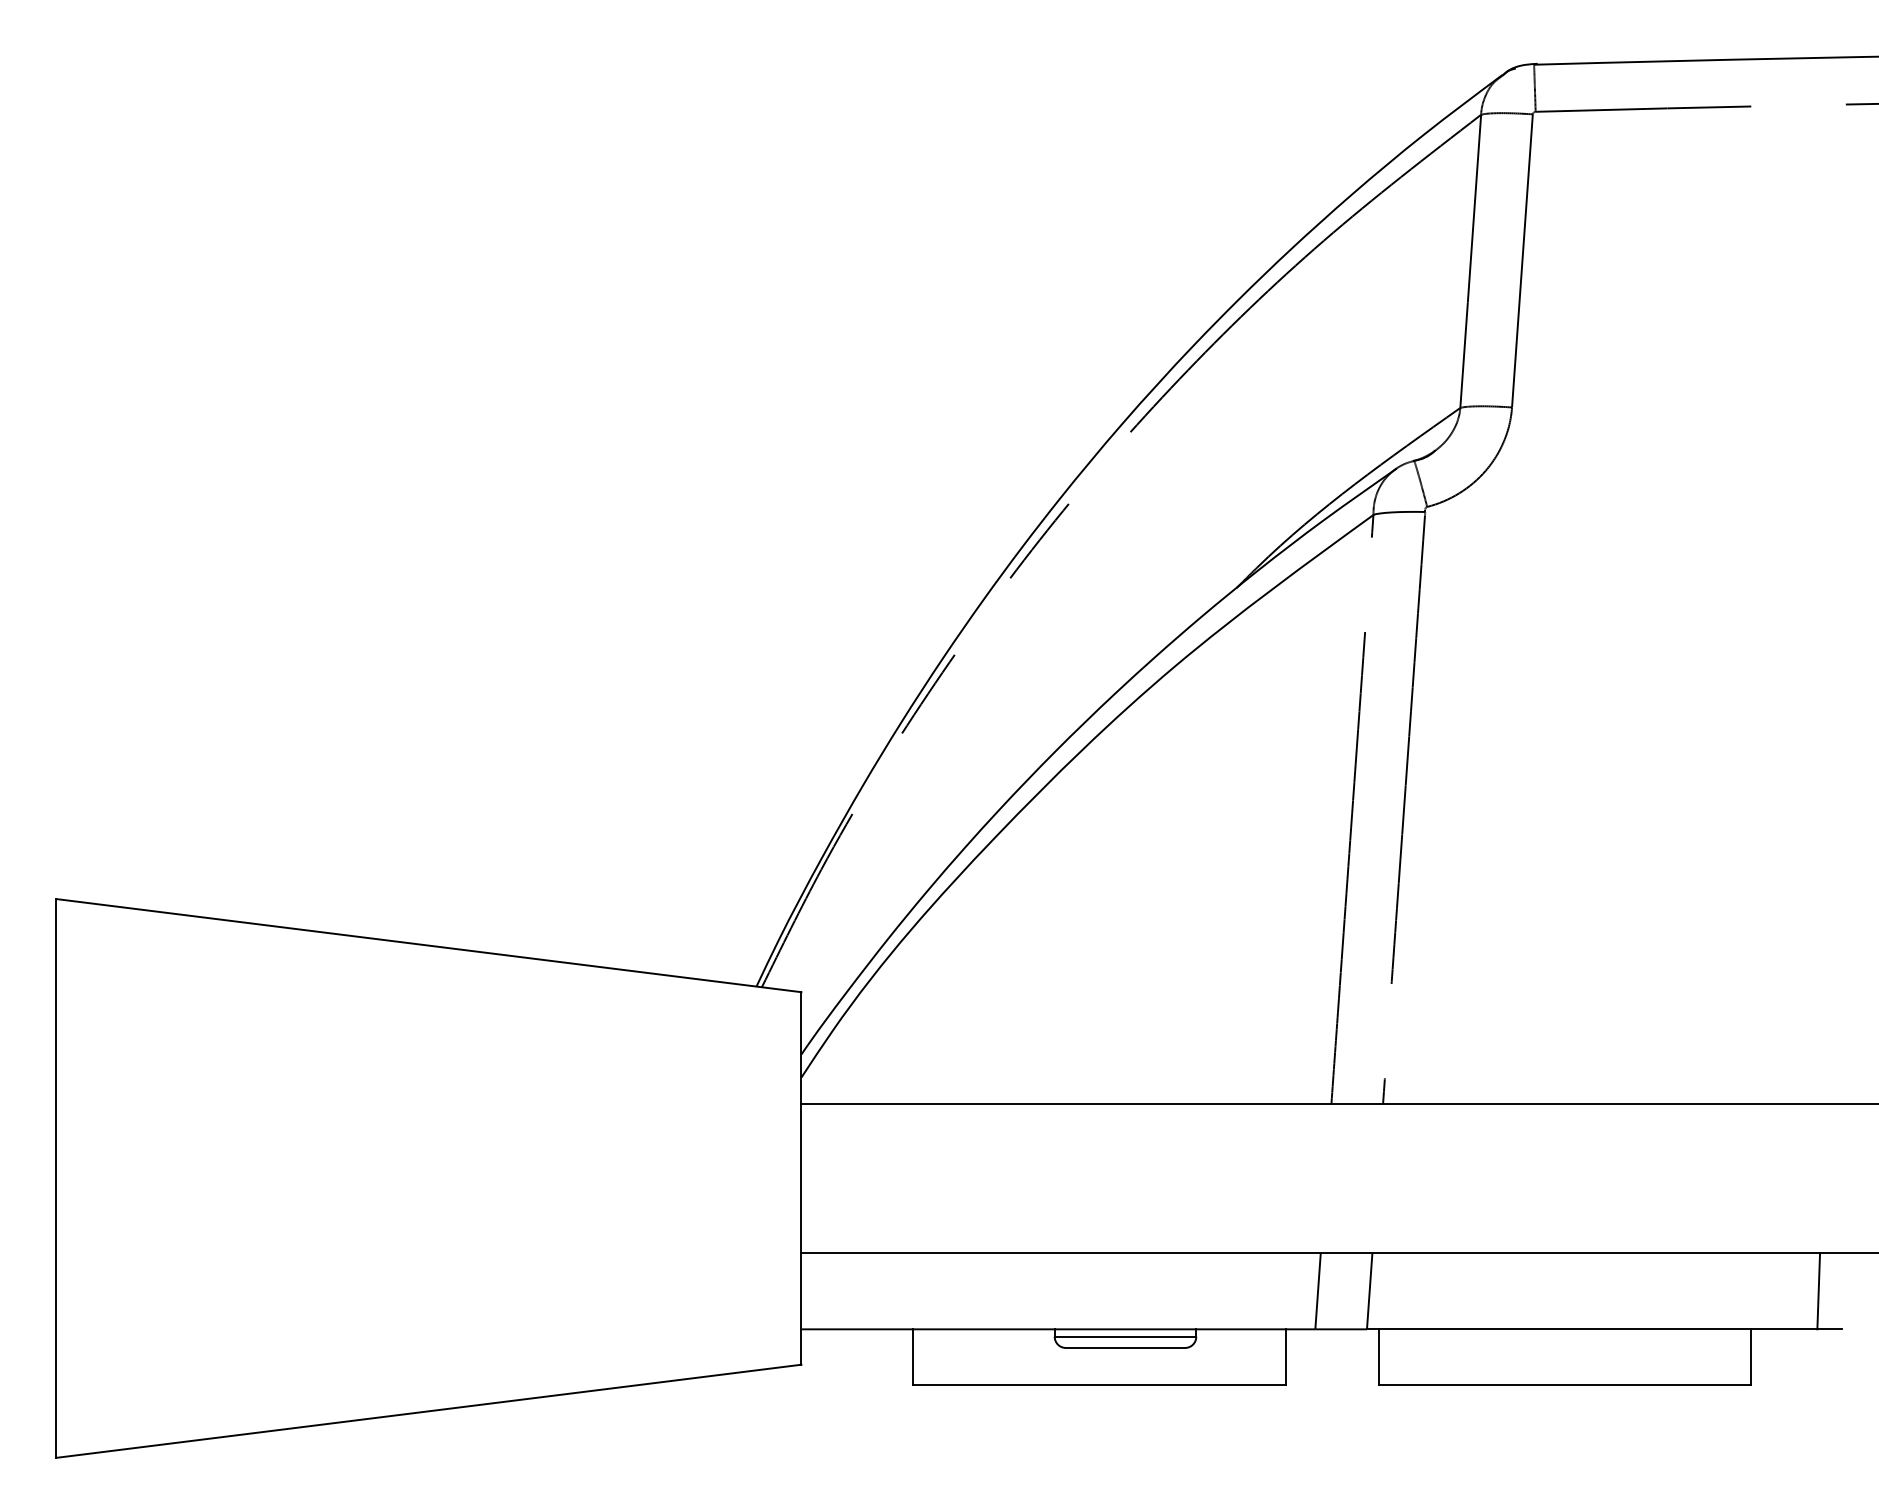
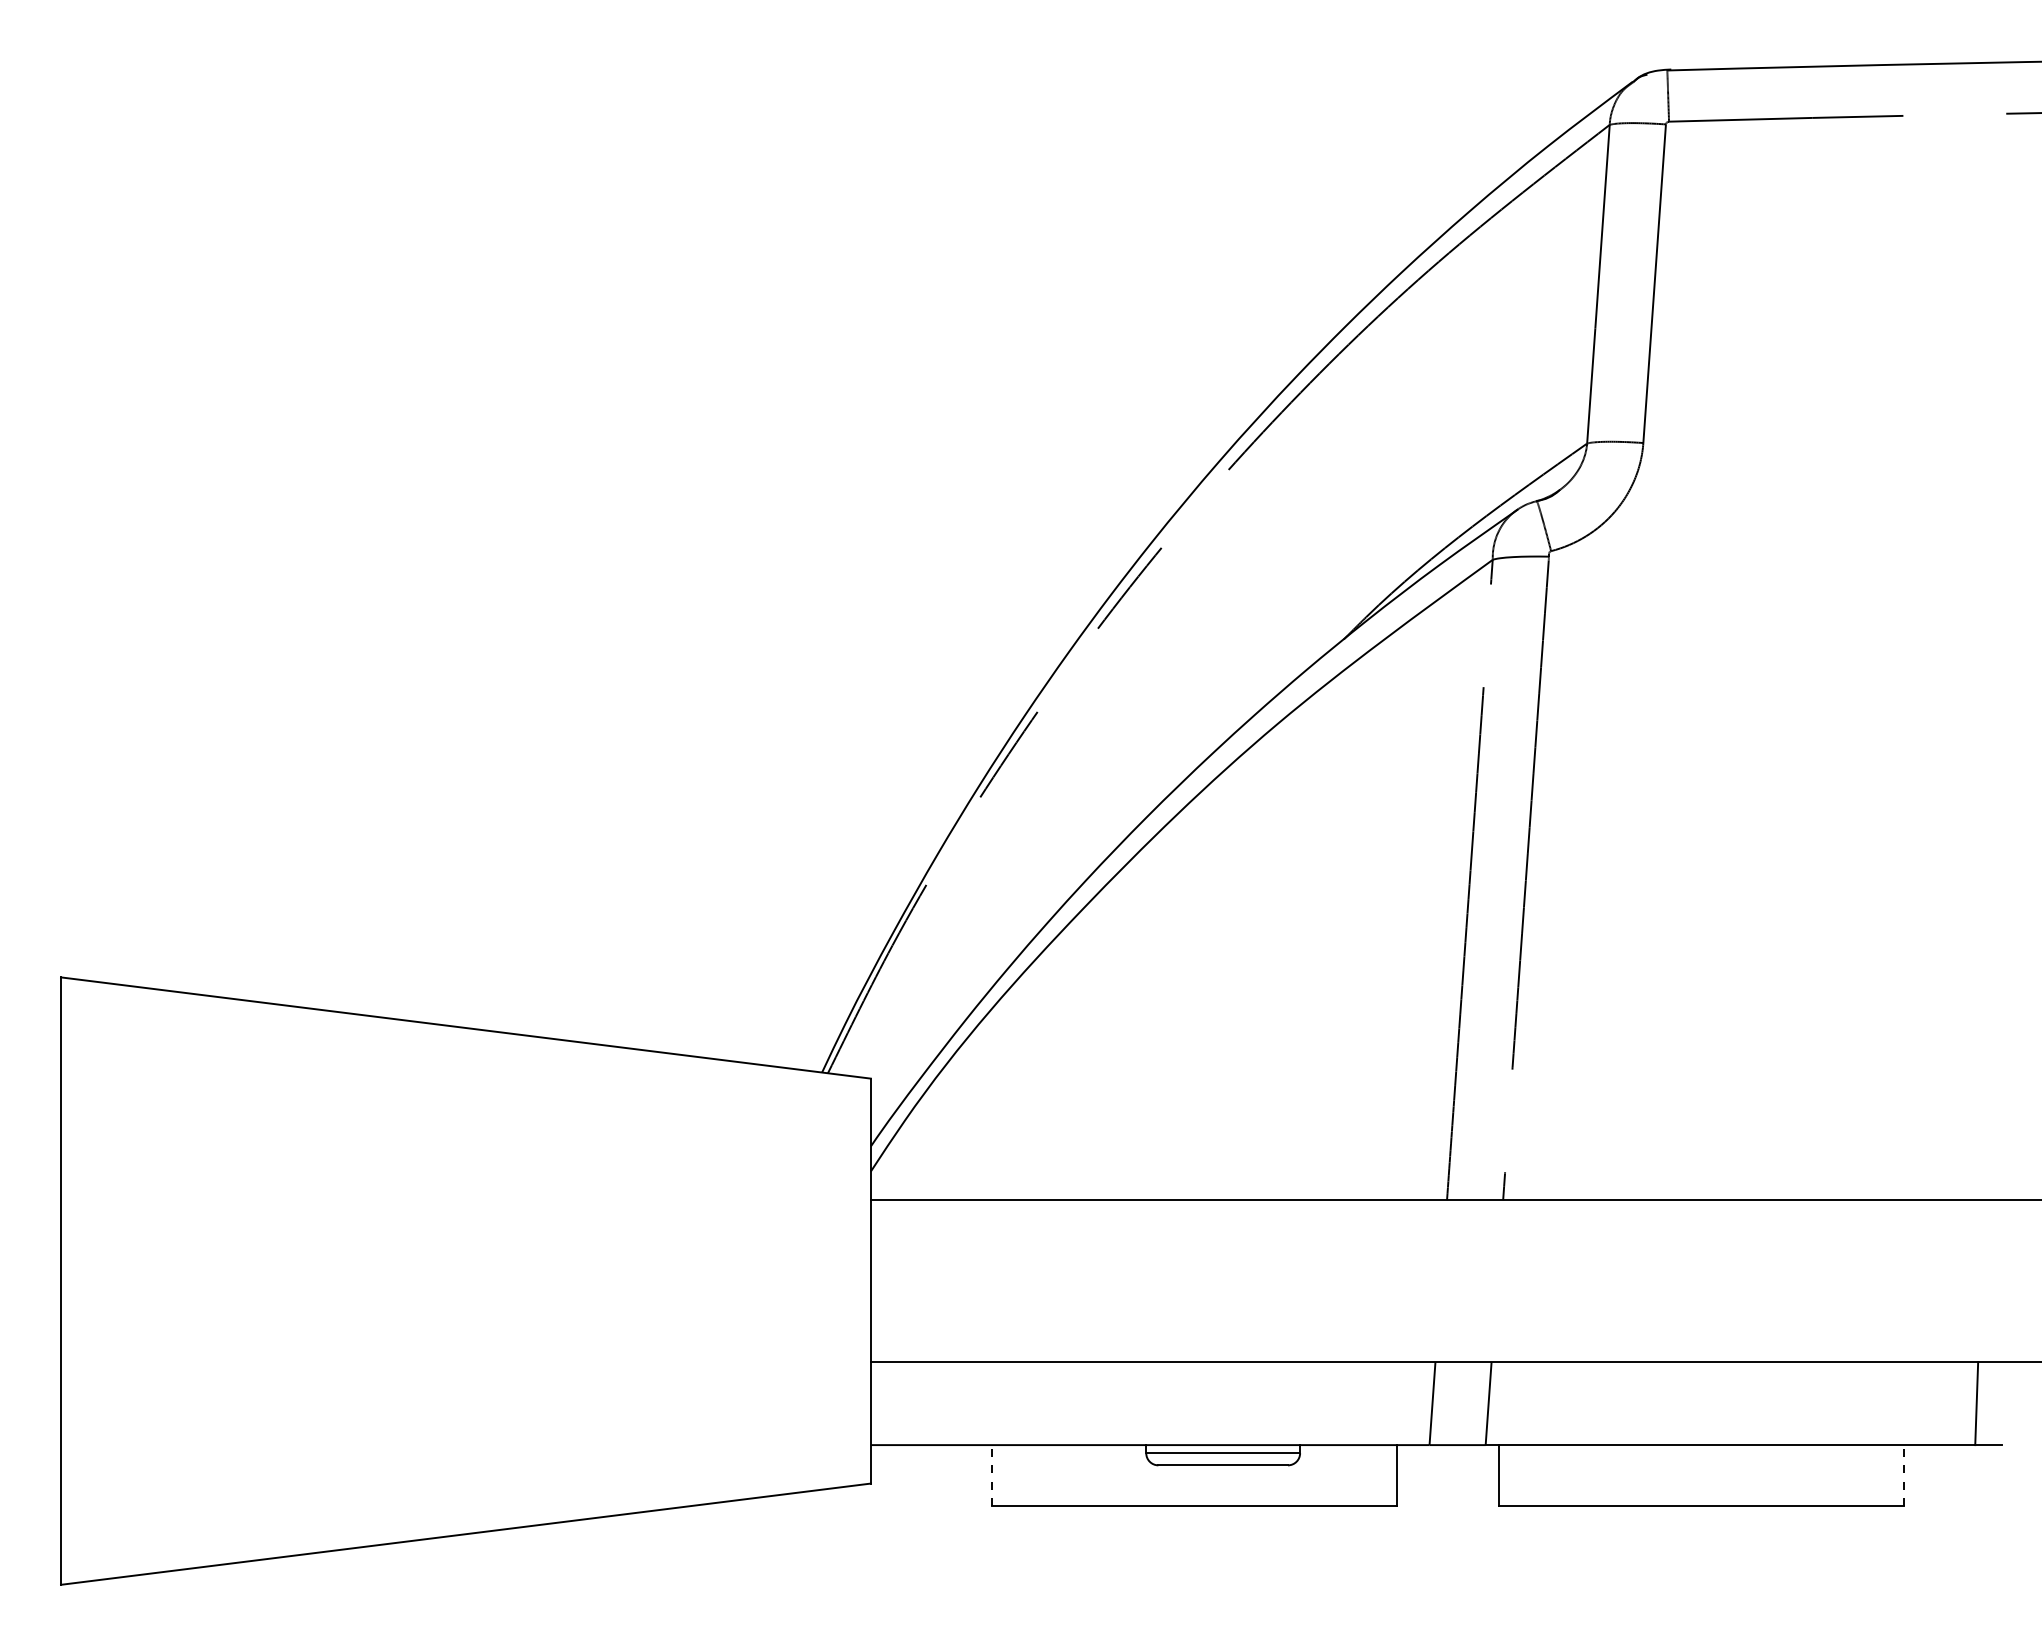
line: (913, 1357) -> (992, 1475), solid -> dashed
line: (1751, 1357) -> (1903, 1475), solid -> dashed

